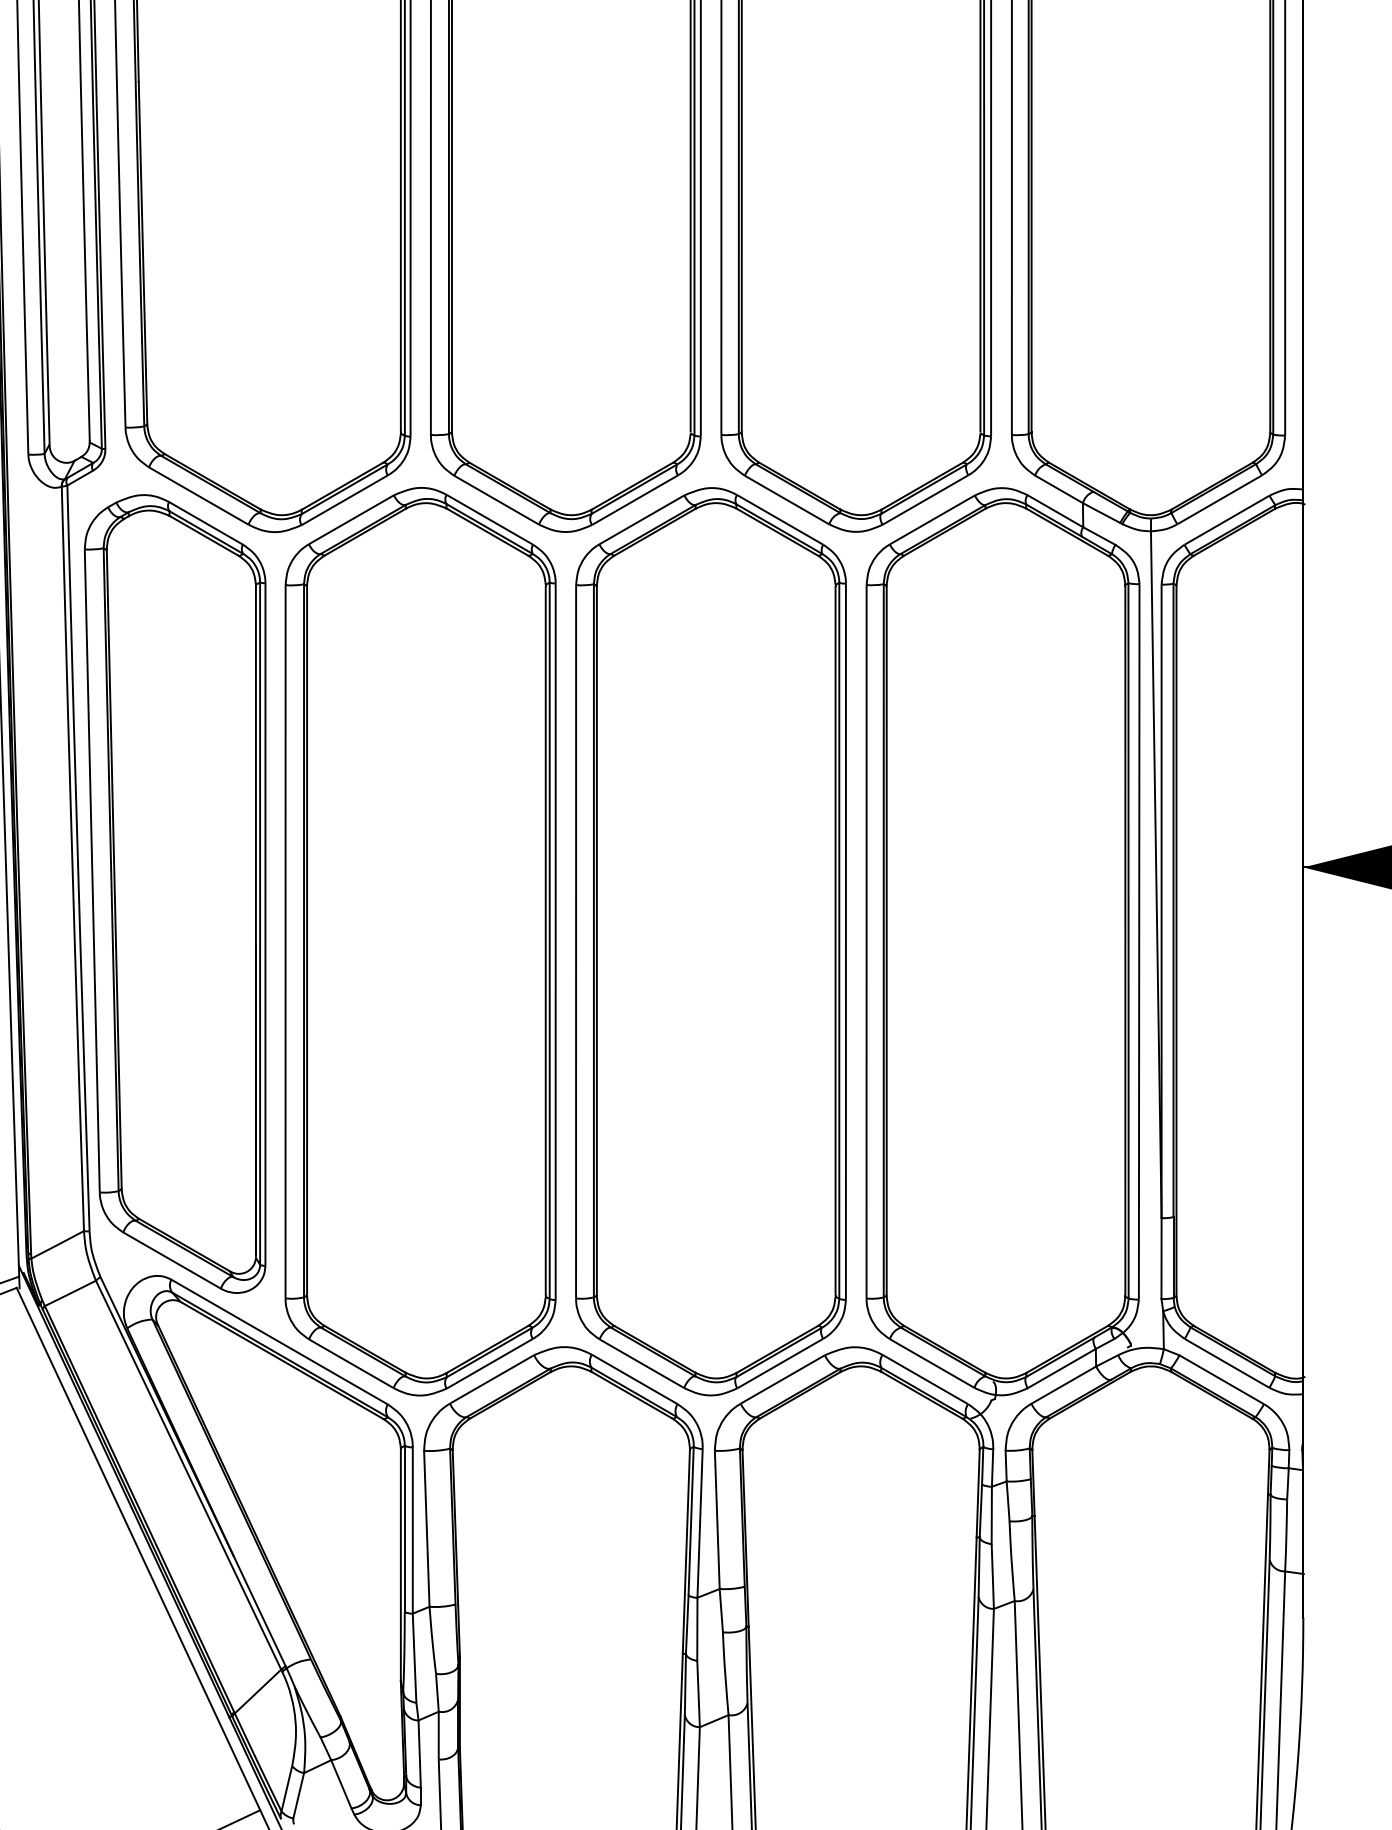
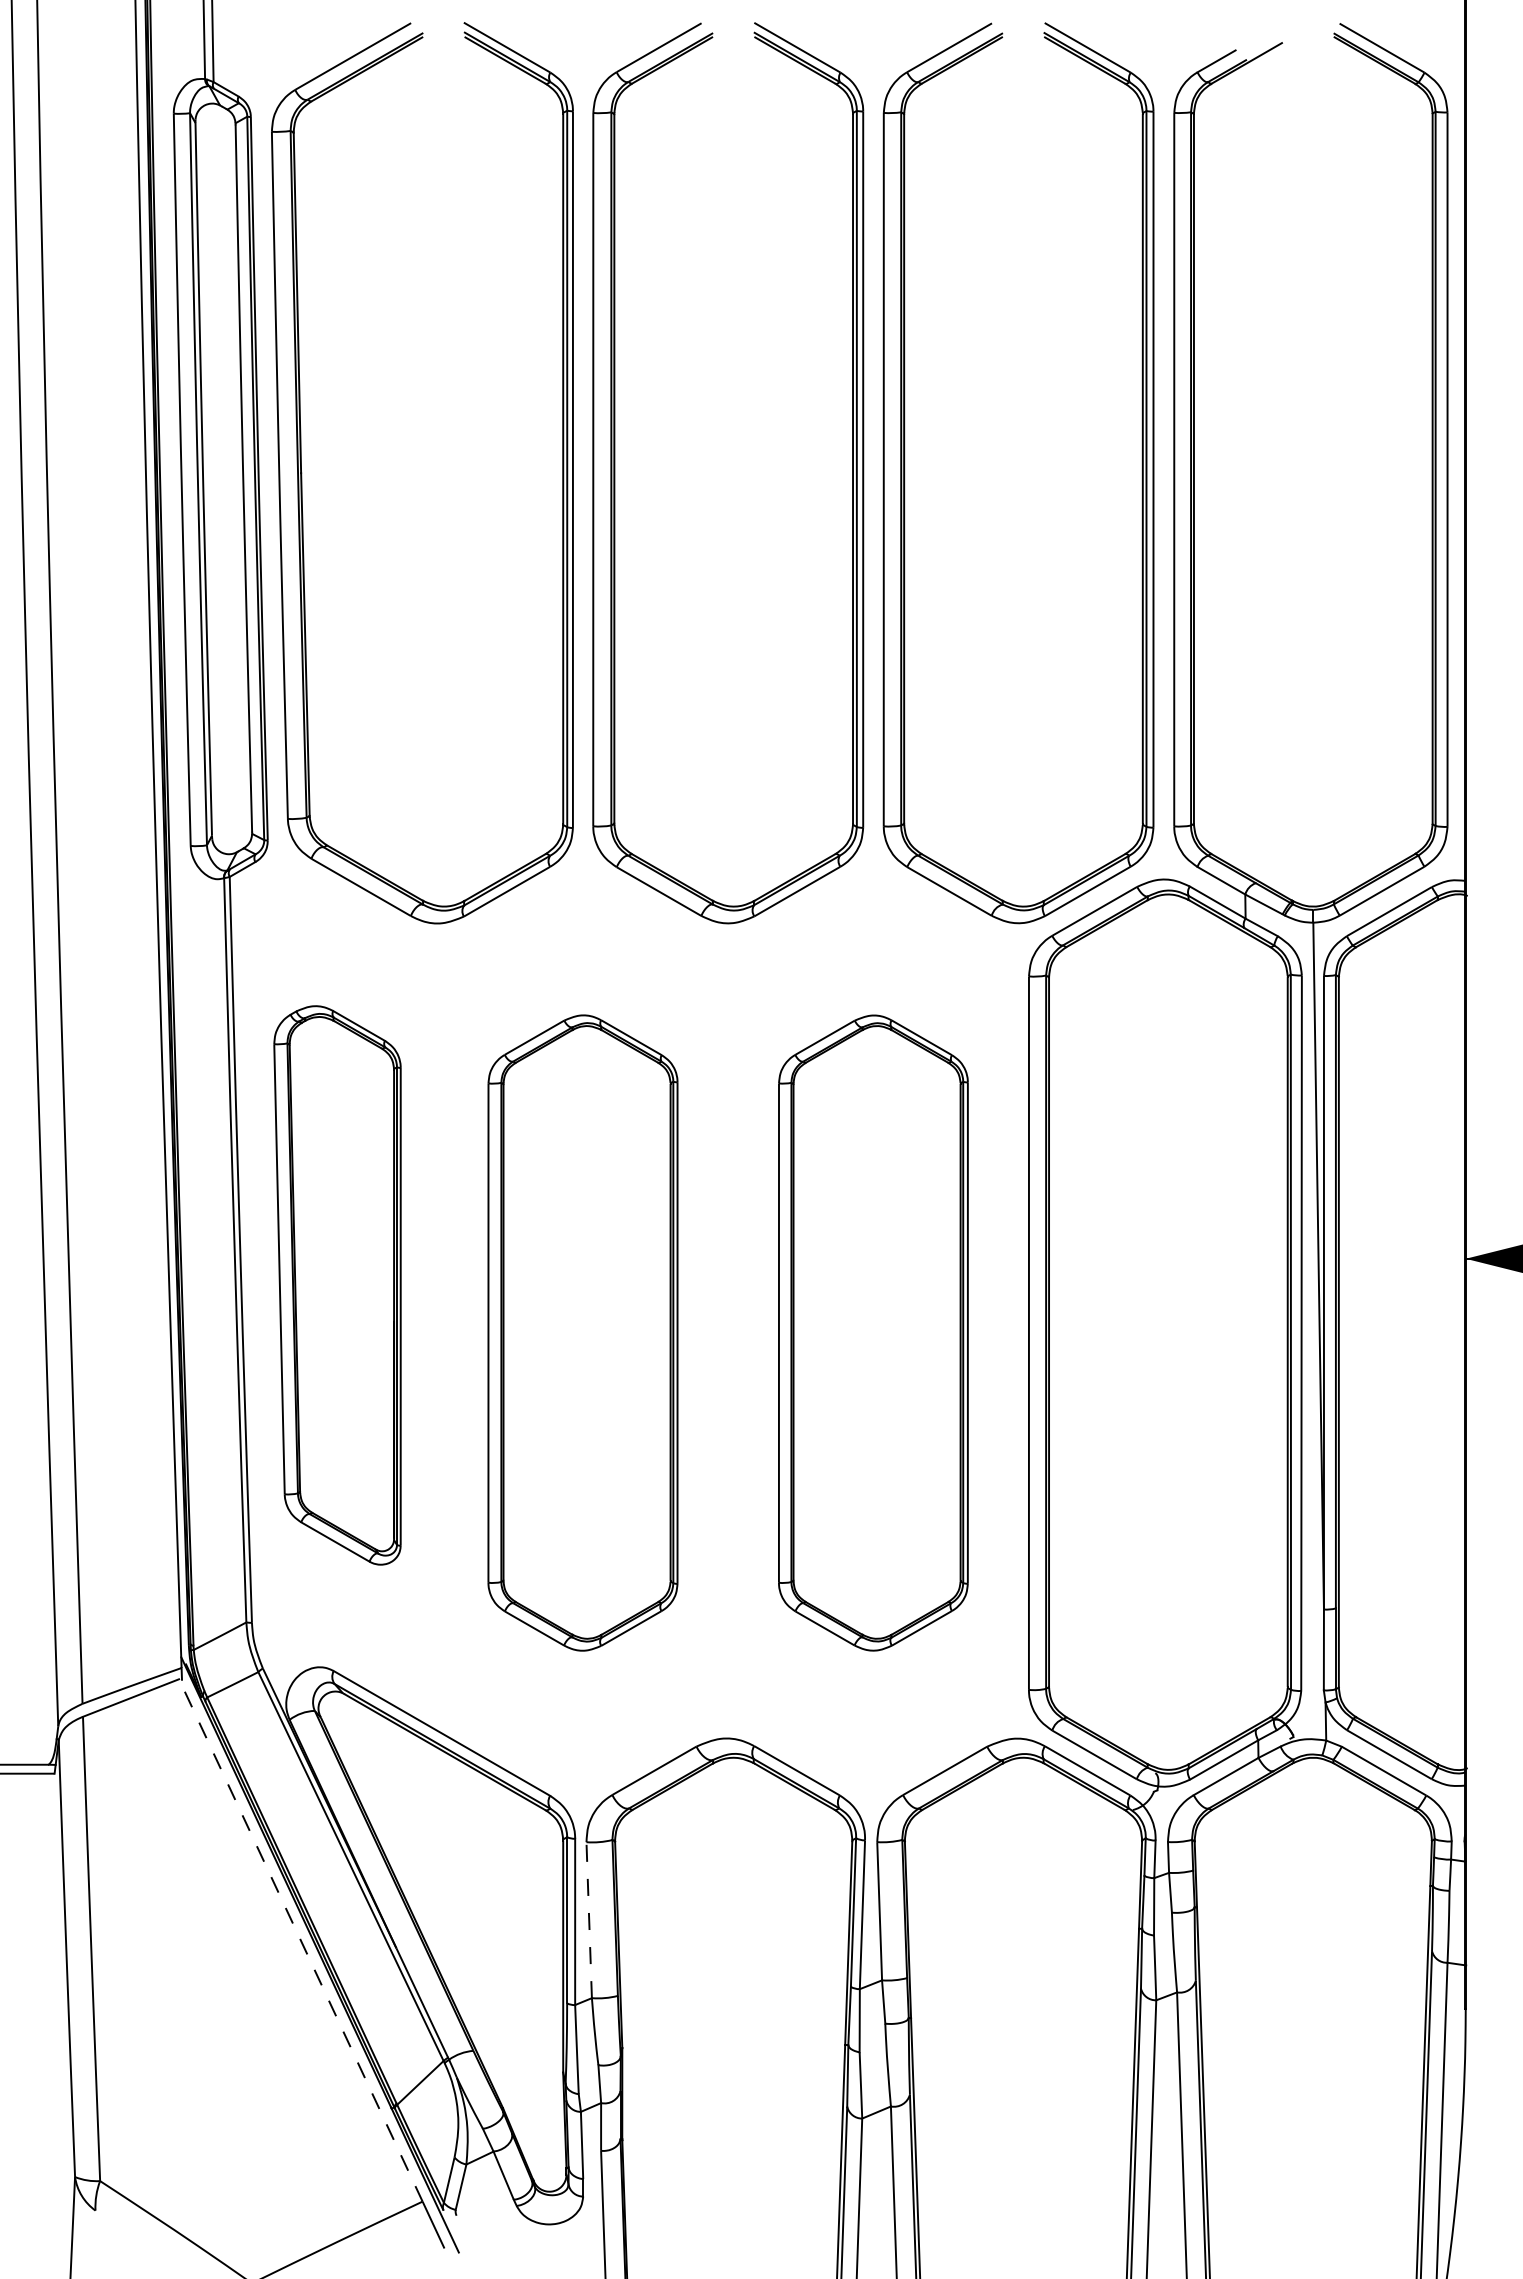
part: (175, 894) -> (337, 1285), size x0.7
part: (420, 941) -> (582, 1332), size x0.7
part: (711, 941) -> (873, 1332), size x0.7
line: (427, 1528) -> (589, 1919), solid -> dashed
line: (138, 1548) -> (300, 1939), solid -> dashed

